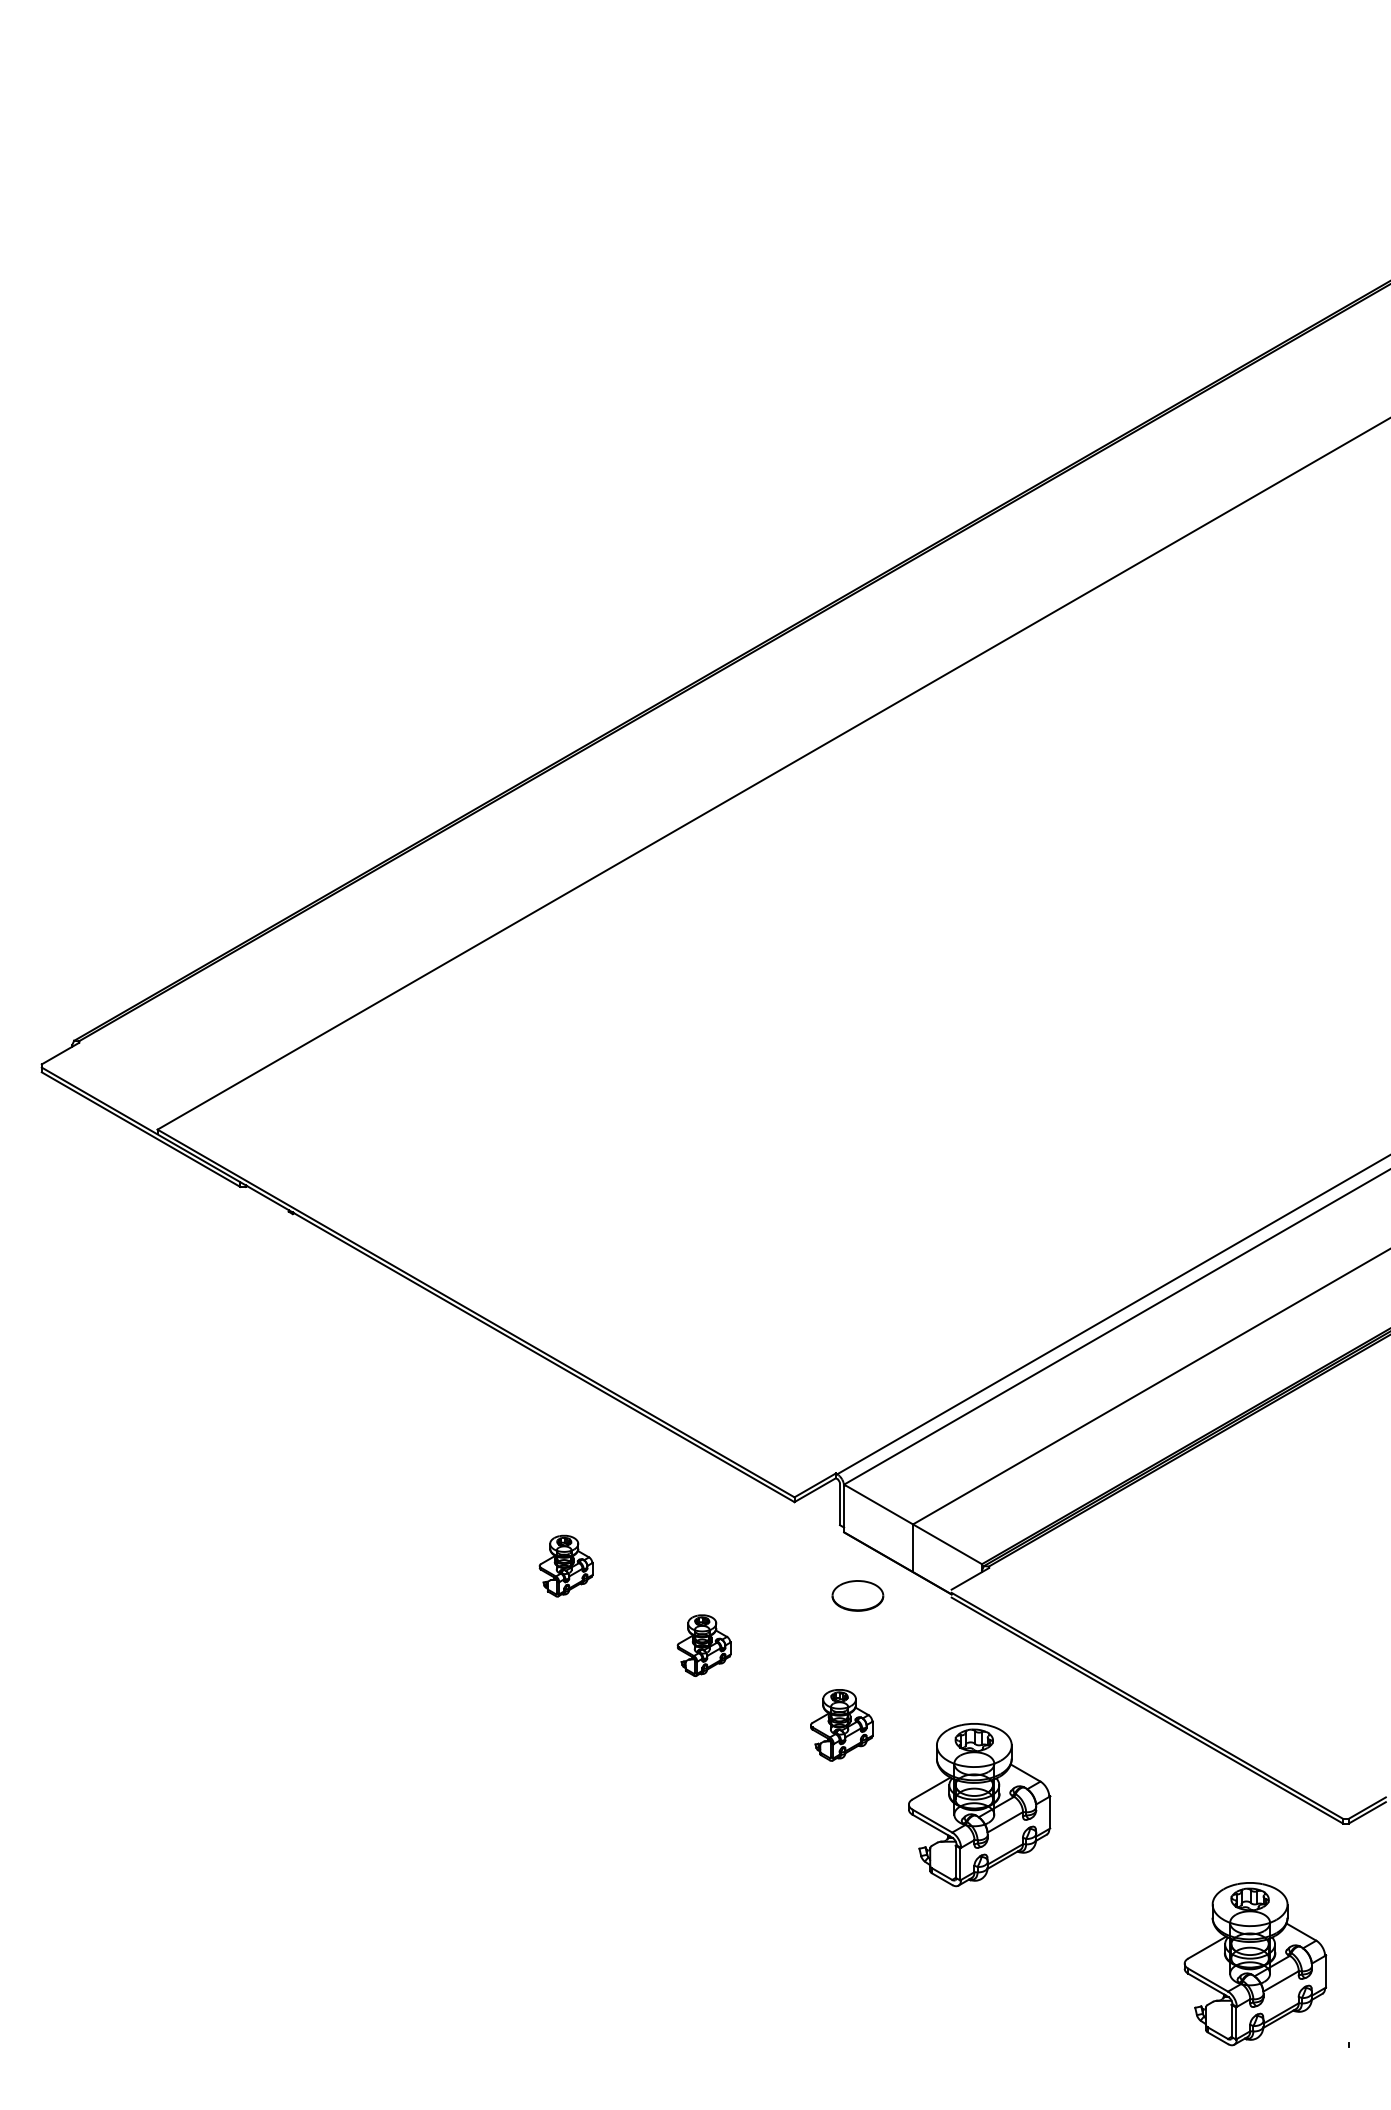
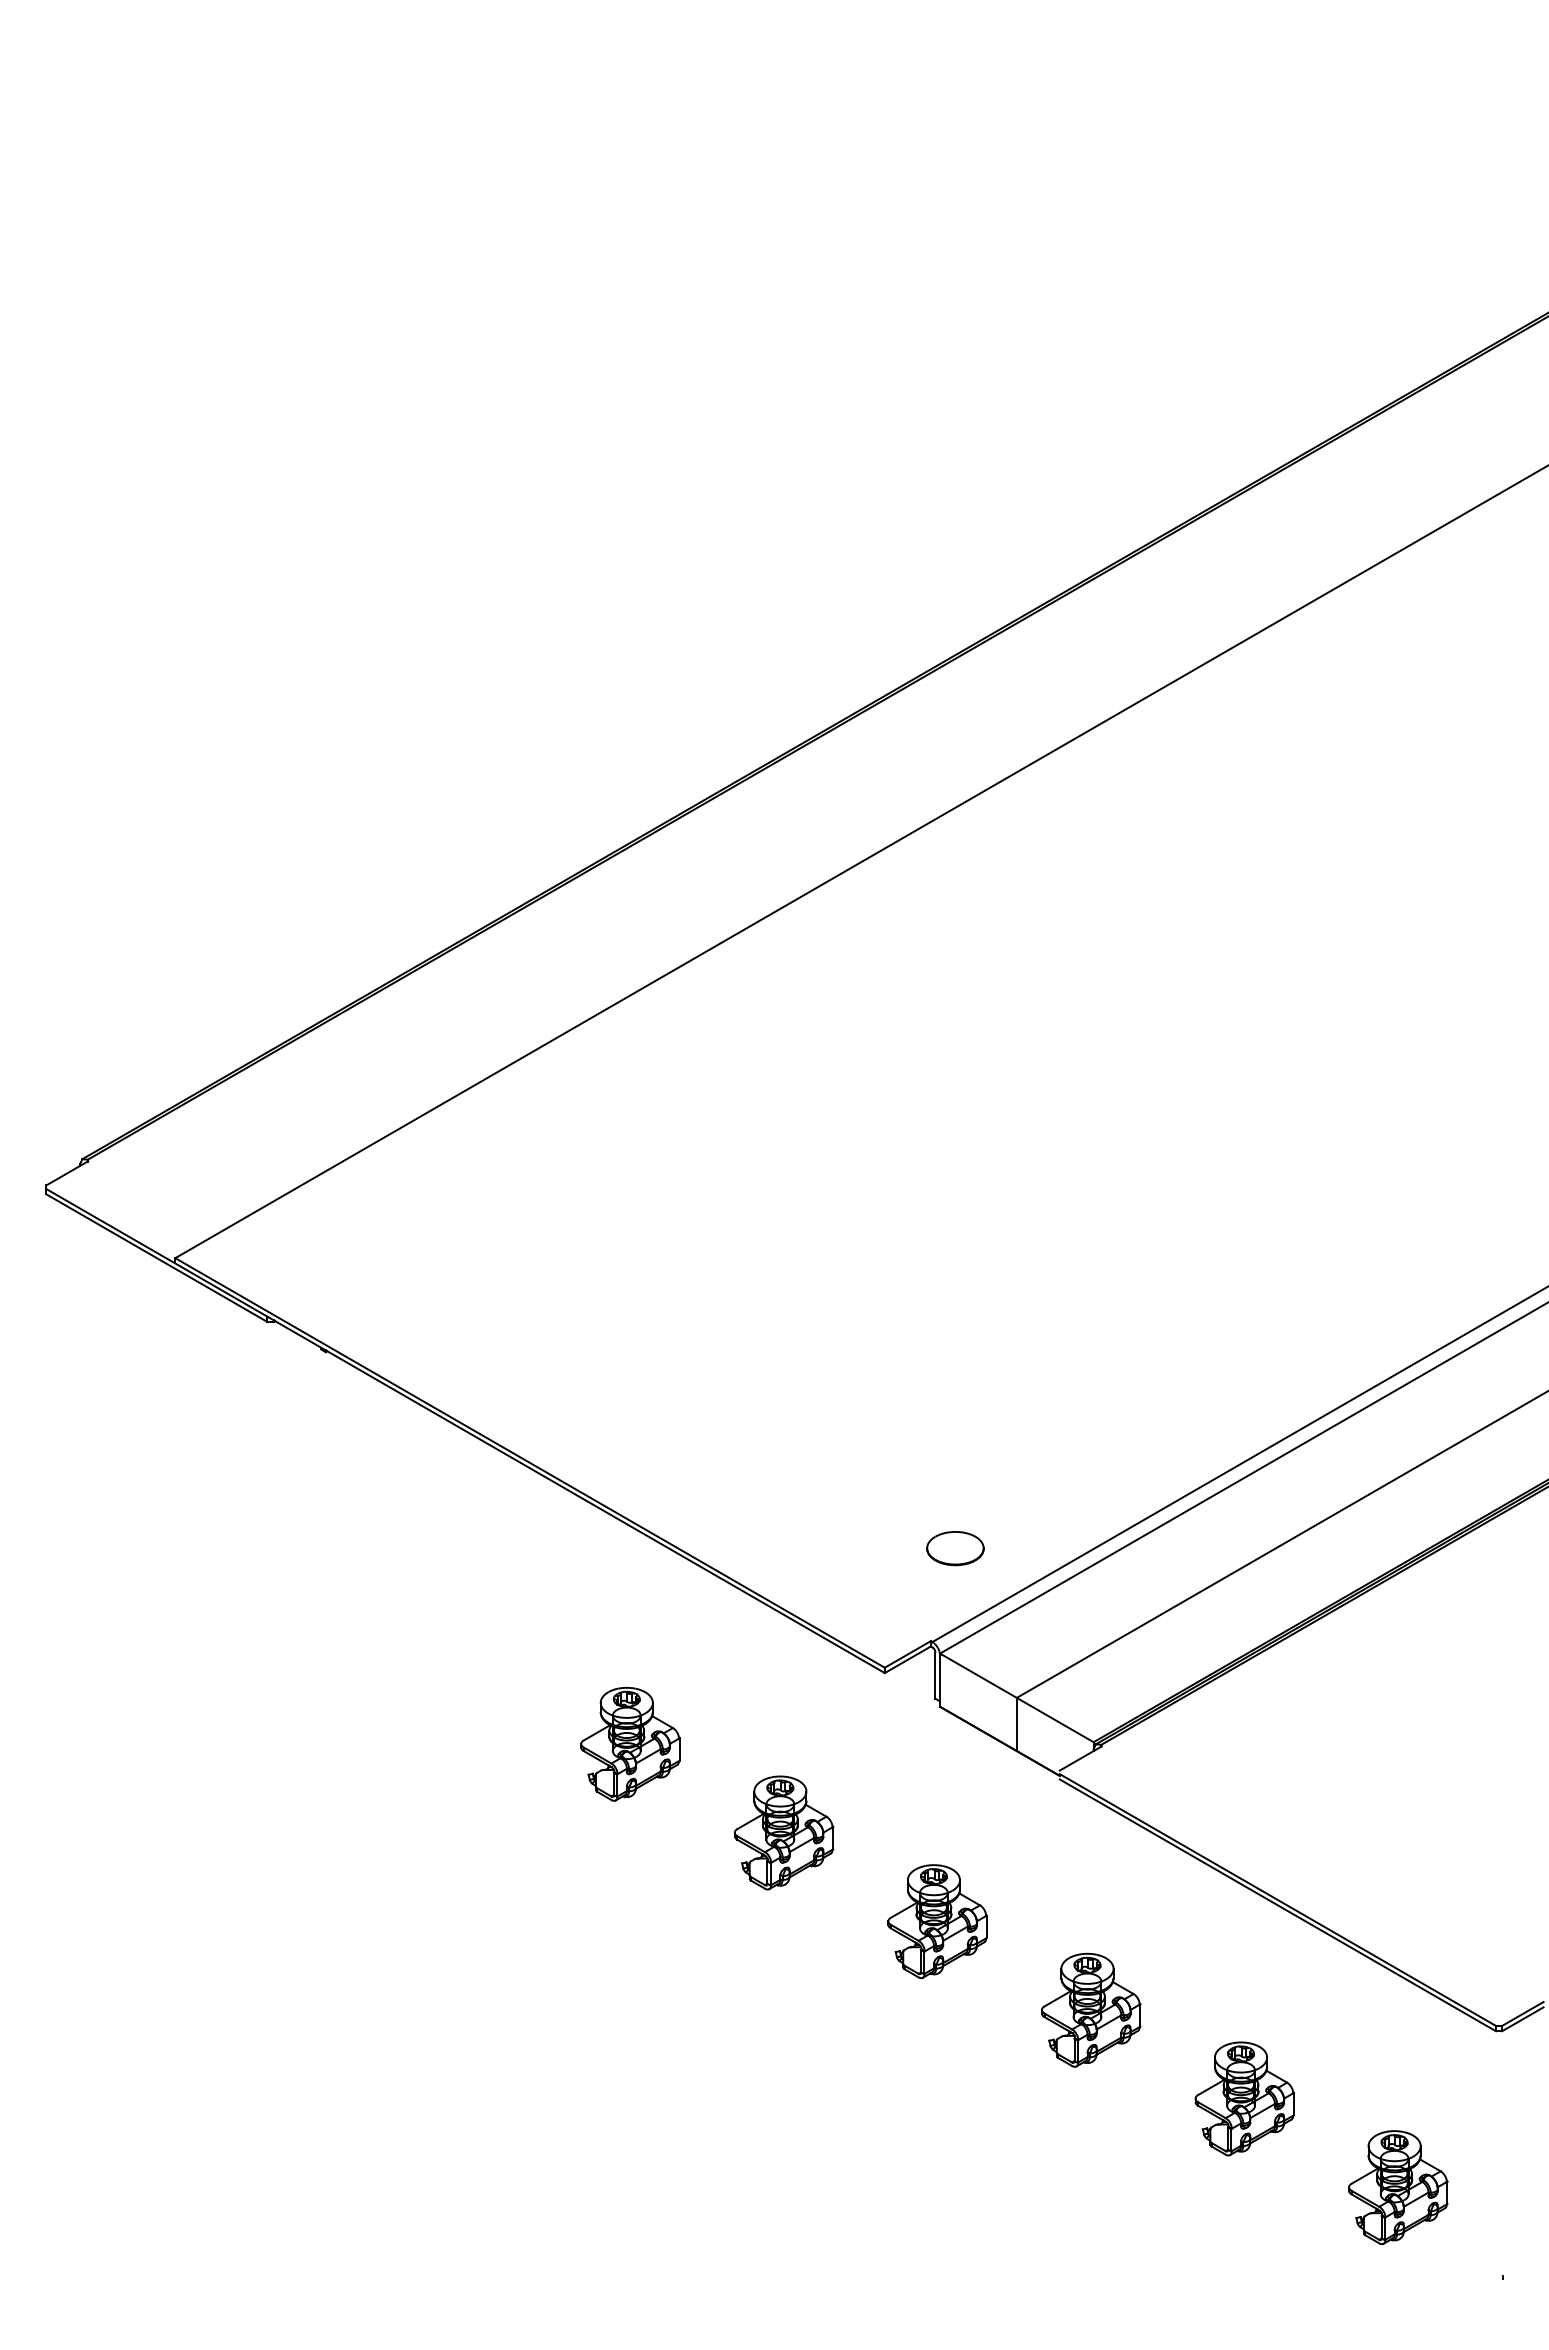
part: (566, 1566) -> (630, 1744), size x1.67
part: (857, 1595) -> (955, 1548), moved
part: (704, 1645) -> (784, 1832), size x1.67
part: (841, 1725) -> (937, 1921), size x1.43
part: (980, 1804) -> (1091, 2009), size x0.62
part: (1117, 1884) -> (1244, 2098), added
part: (1255, 1963) -> (1398, 2187), size x0.62

